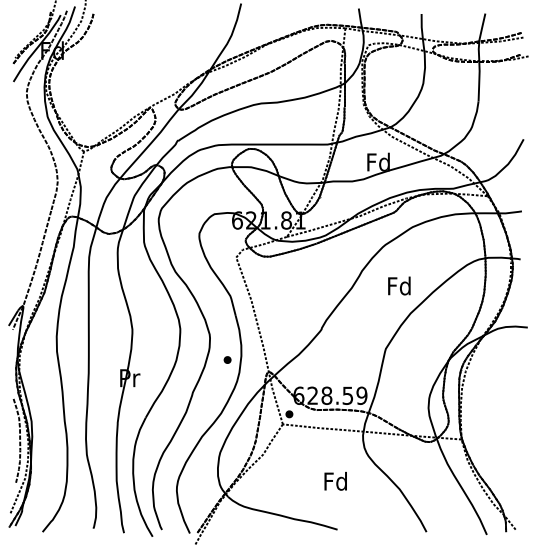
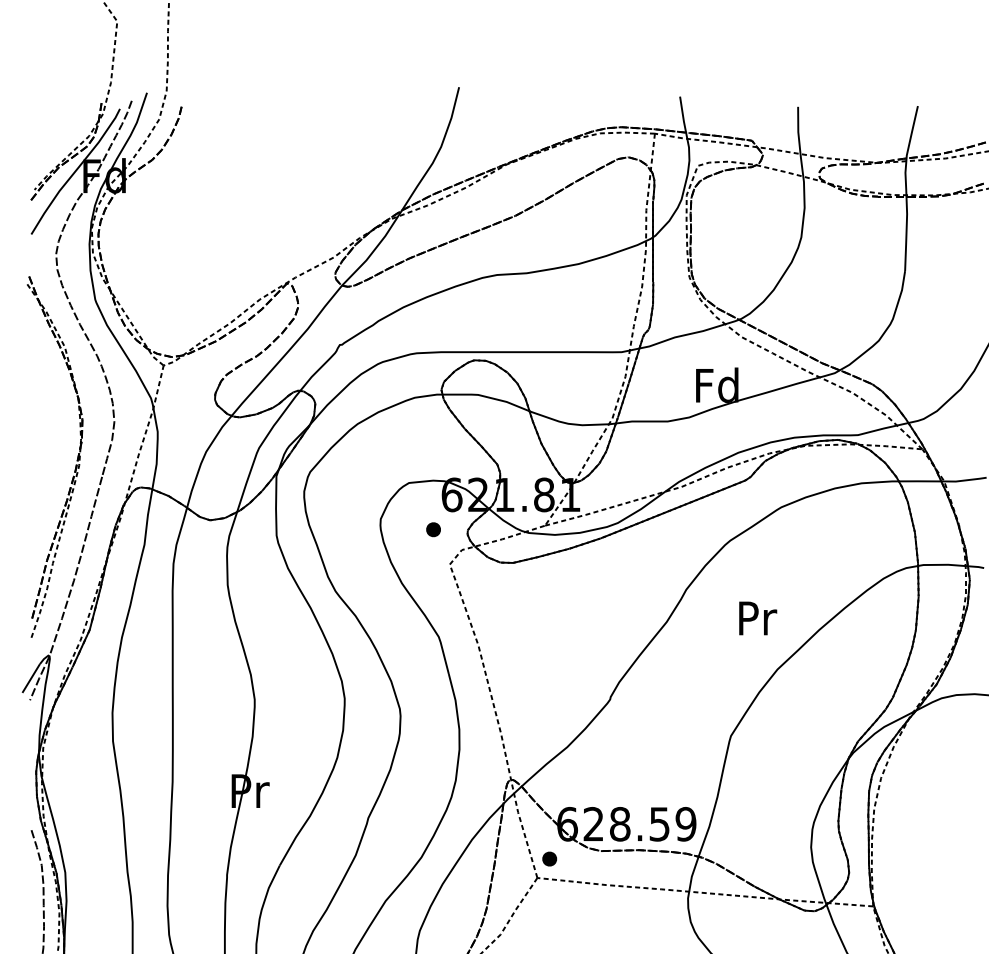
part: (36, 204) -> (74, 464), added
text: (399, 285) -> (756, 617), Fd -> Pr
part: (227, 359) -> (433, 528), moved

